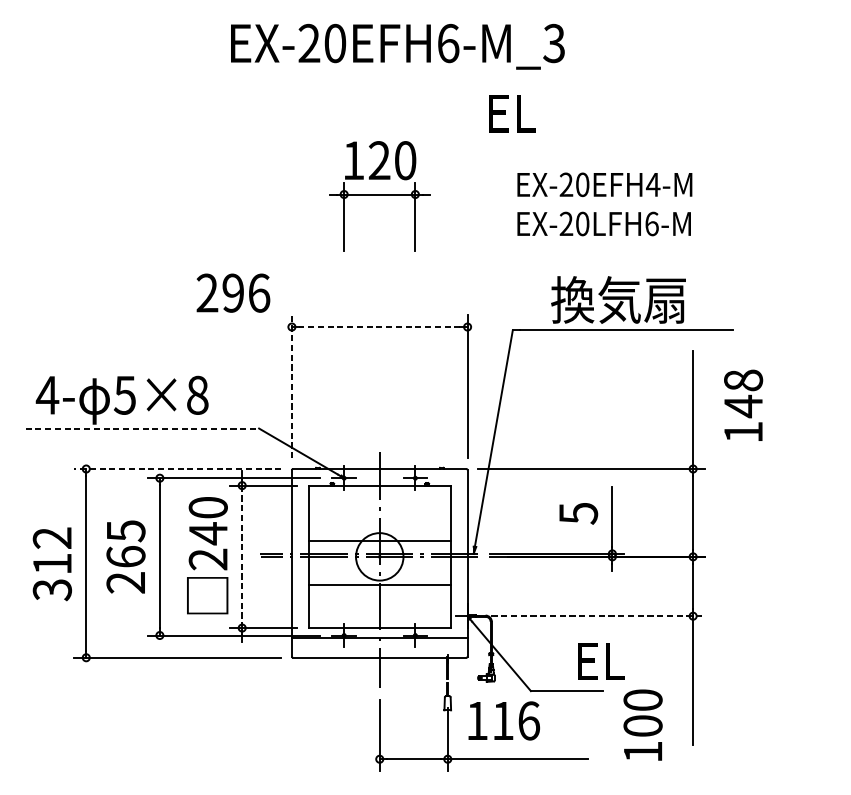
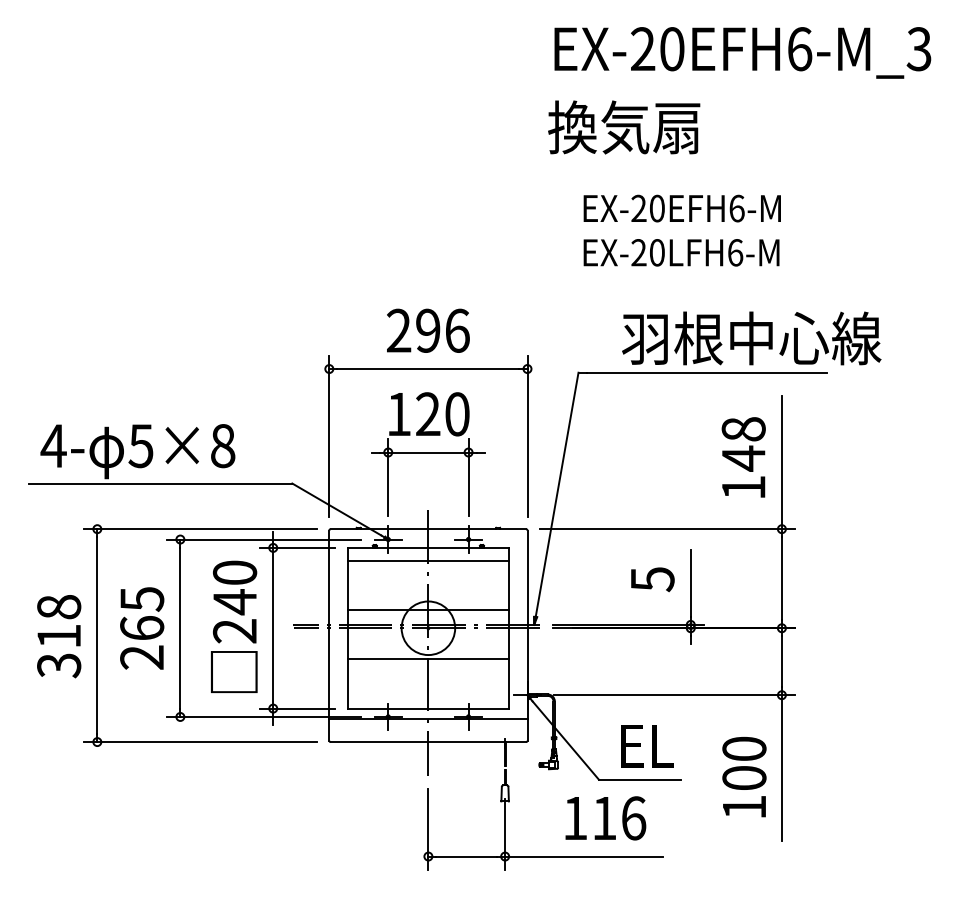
text: (397, 46) -> (742, 52), moved
text: (553, 112) -> (624, 127), EL -> 換気扇
text: (652, 184) -> (736, 208), EX-20EFH4-M -> EX-20EFH6-M
part: (379, 196) -> (428, 454), moved
text: (233, 292) -> (428, 330), moved
text: (666, 299) -> (751, 338), 換気扇 -> 羽根中心線
line: (378, 327) -> (427, 369), dashed -> solid
line: (292, 386) -> (329, 436), dashed -> solid
text: (743, 405) -> (743, 457), moved
line: (142, 428) -> (160, 483), dashed -> solid
line: (177, 469) -> (200, 529), dashed -> solid
line: (379, 497) -> (428, 561), added
text: (52, 538) -> (59, 607), 312 -> 318
line: (242, 557) -> (273, 628), dashed -> solid
line: (597, 616) -> (674, 695), dashed -> solid
text: (601, 661) -> (647, 746), moved
text: (503, 721) -> (605, 818), moved
text: (643, 725) -> (744, 777), moved

